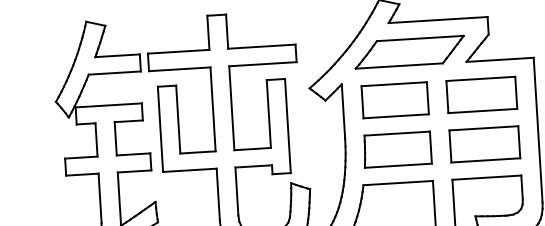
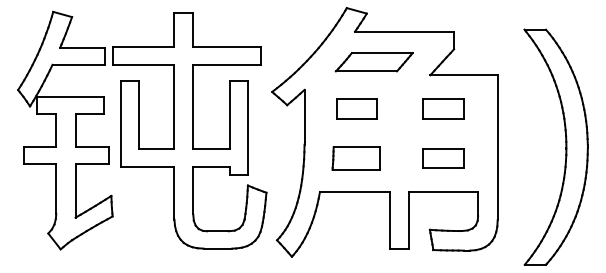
part: (409, 52) -> (374, 62), size x0.7
part: (481, 94) -> (443, 108), size x0.6
part: (394, 99) -> (356, 108), size x0.6
part: (484, 144) -> (443, 158), size x0.6
part: (396, 149) -> (355, 158), size x0.7

